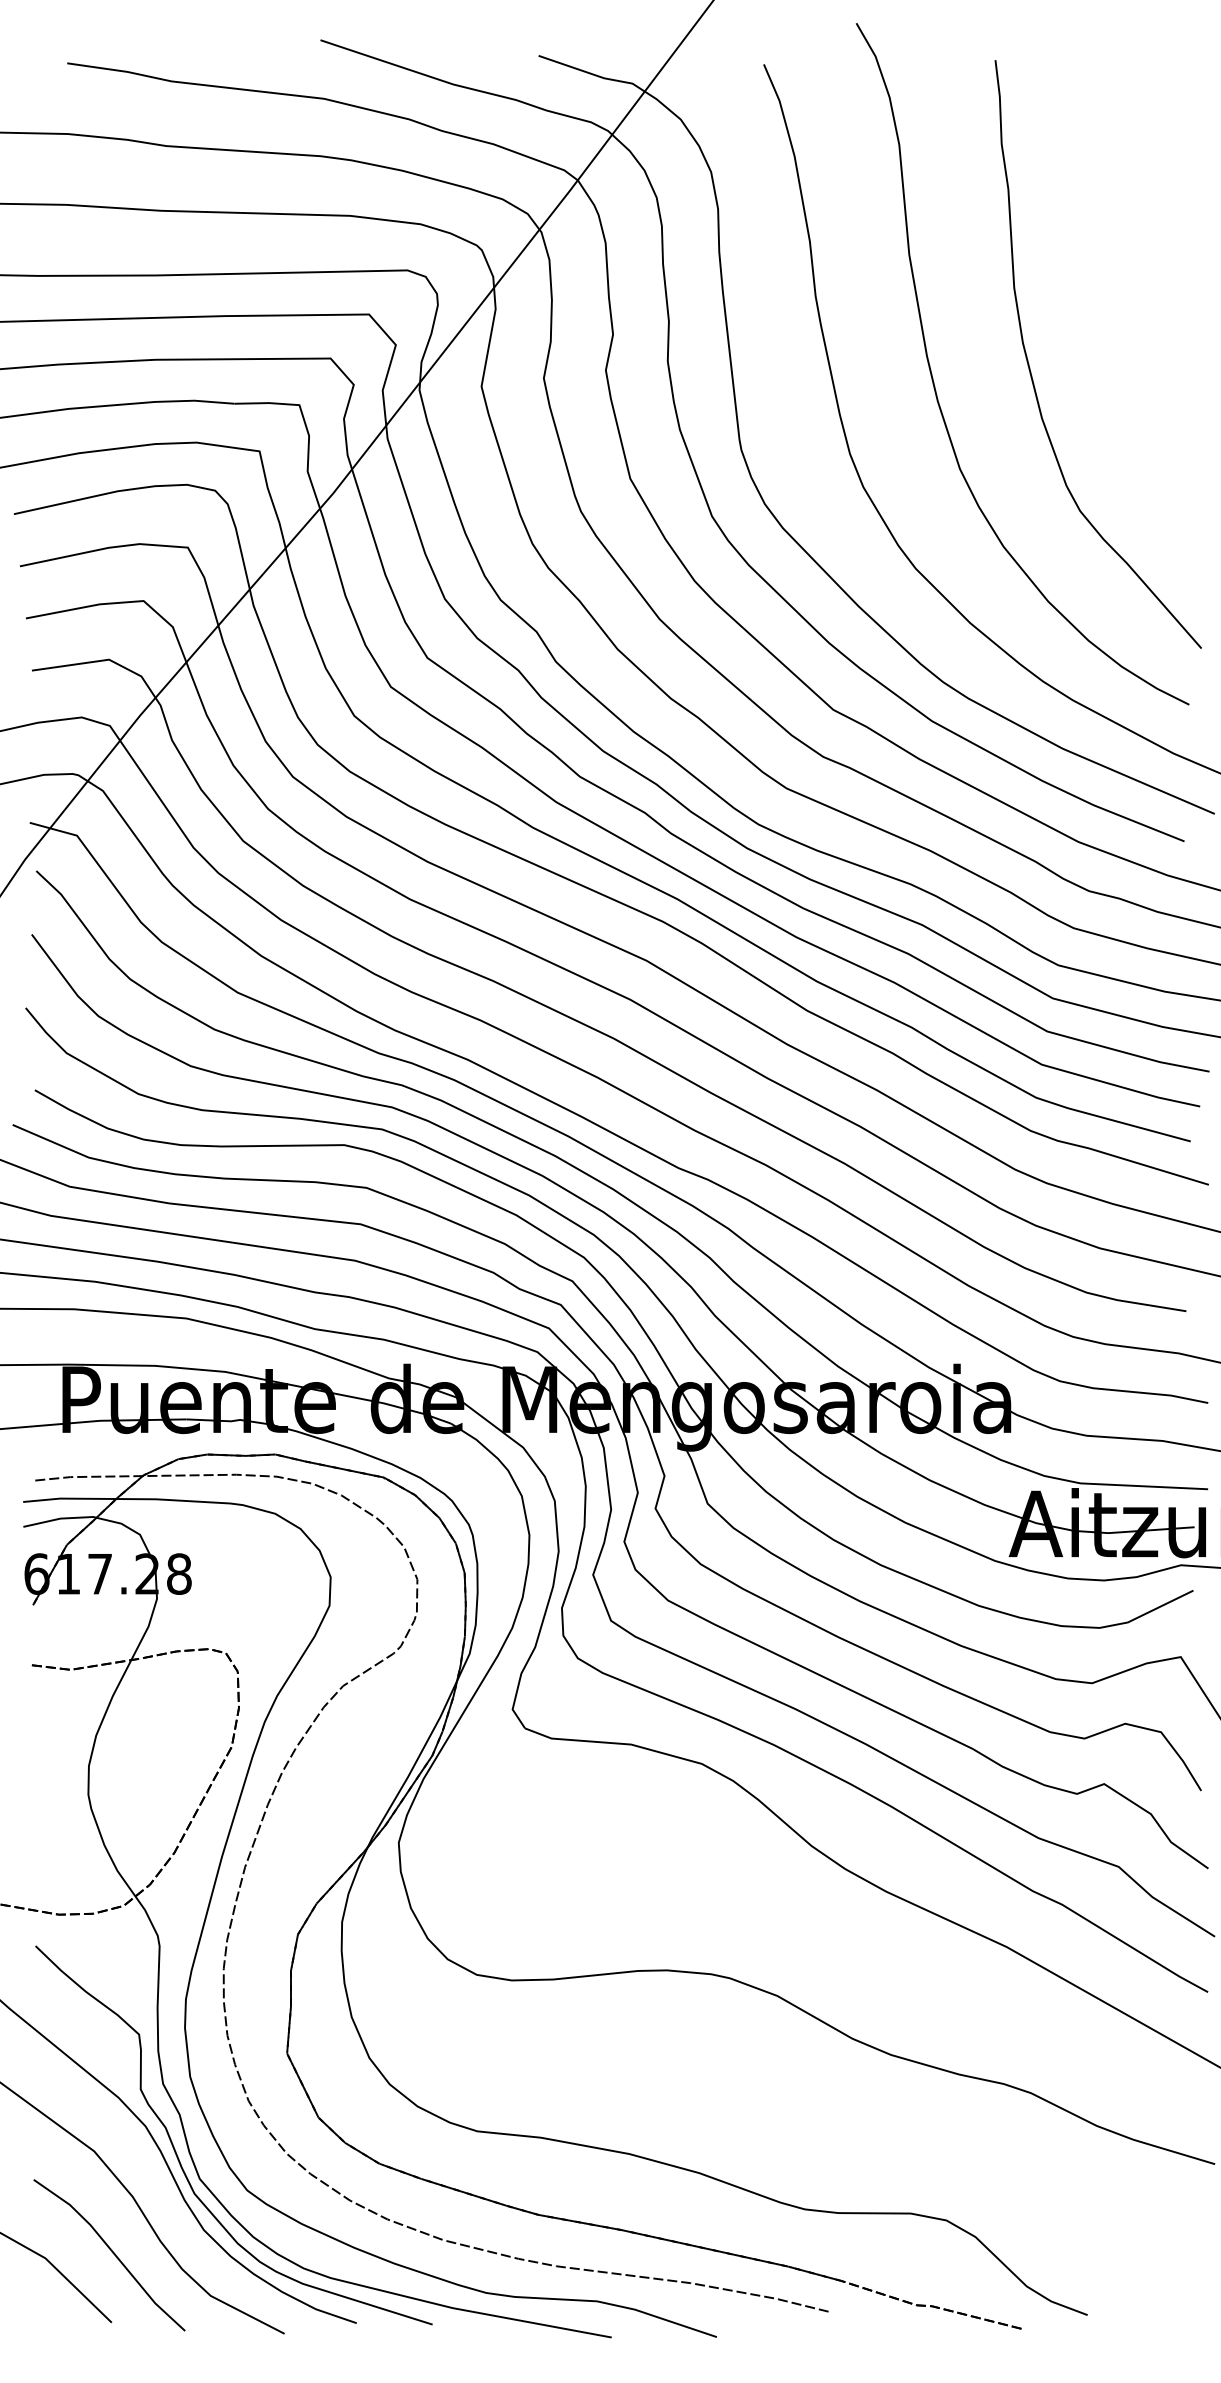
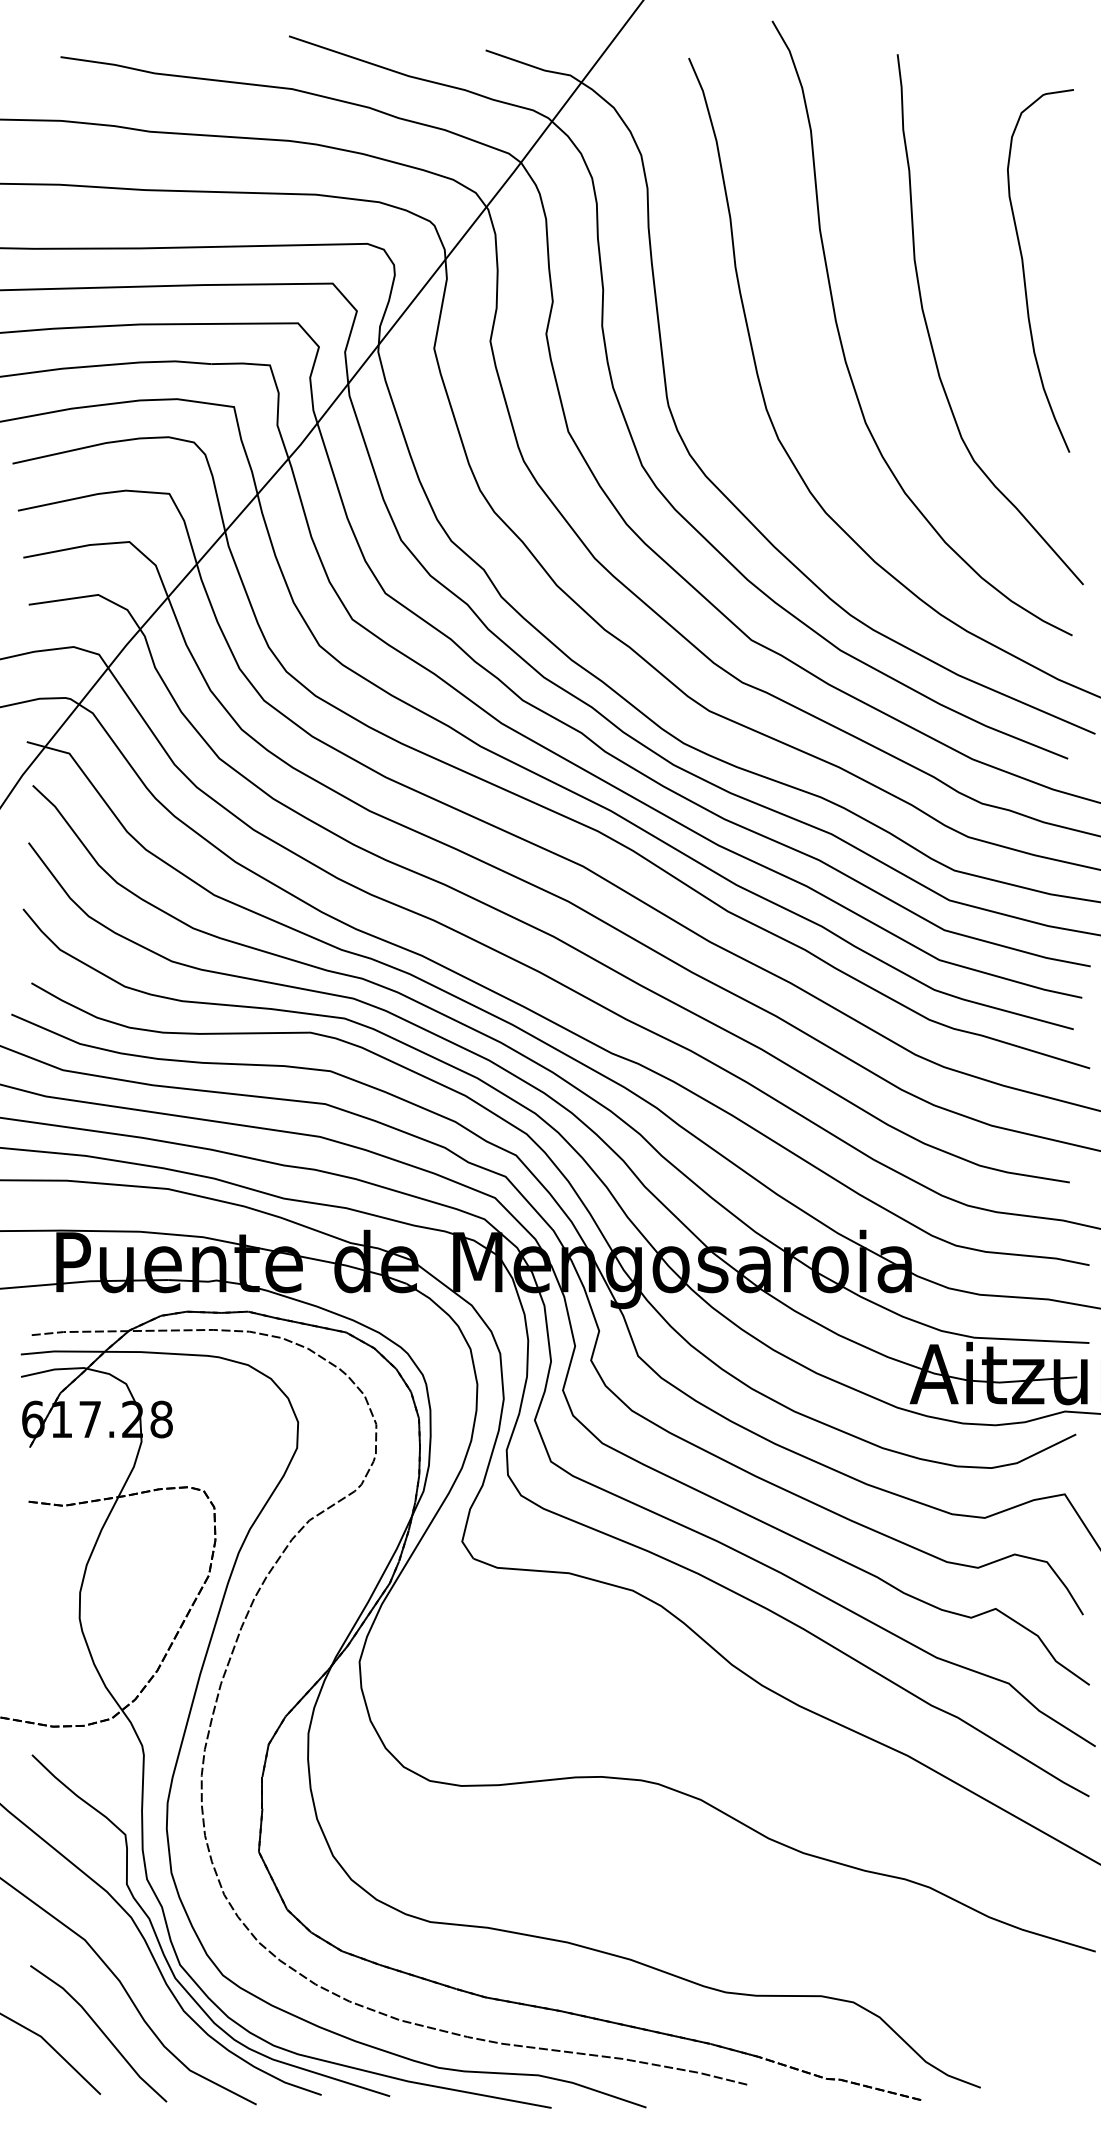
curve: (1136, 302) -> (1024, 272), added

